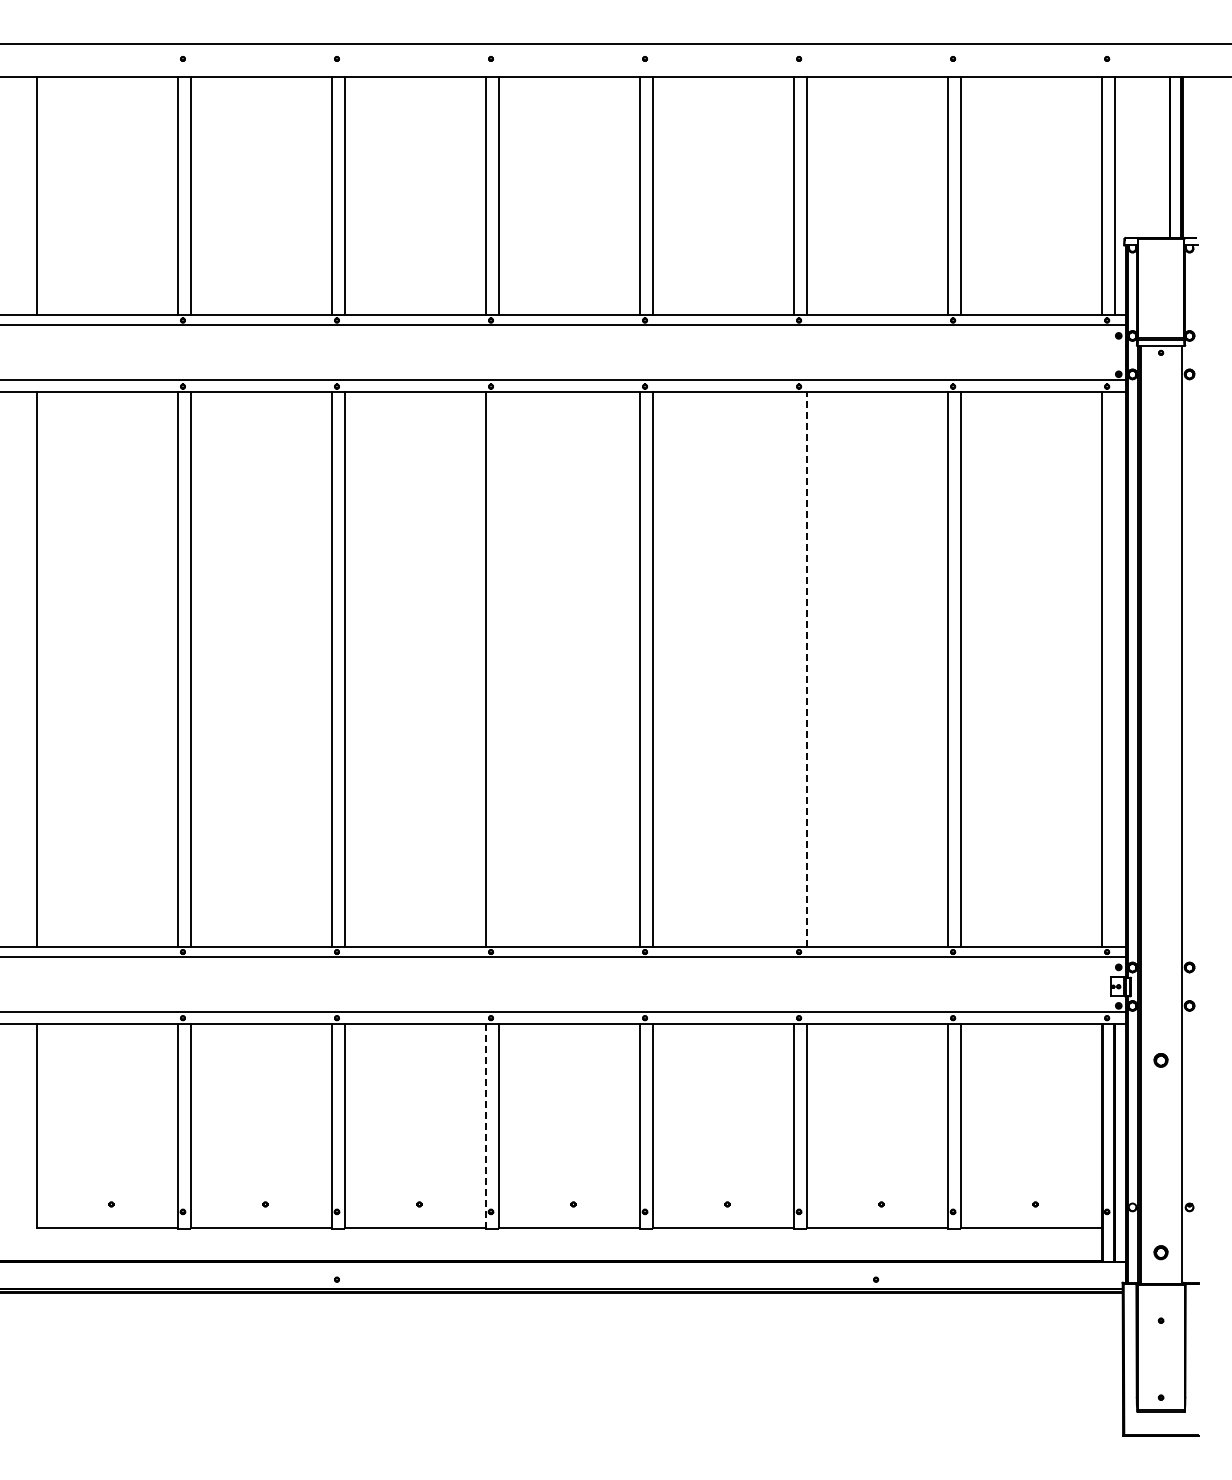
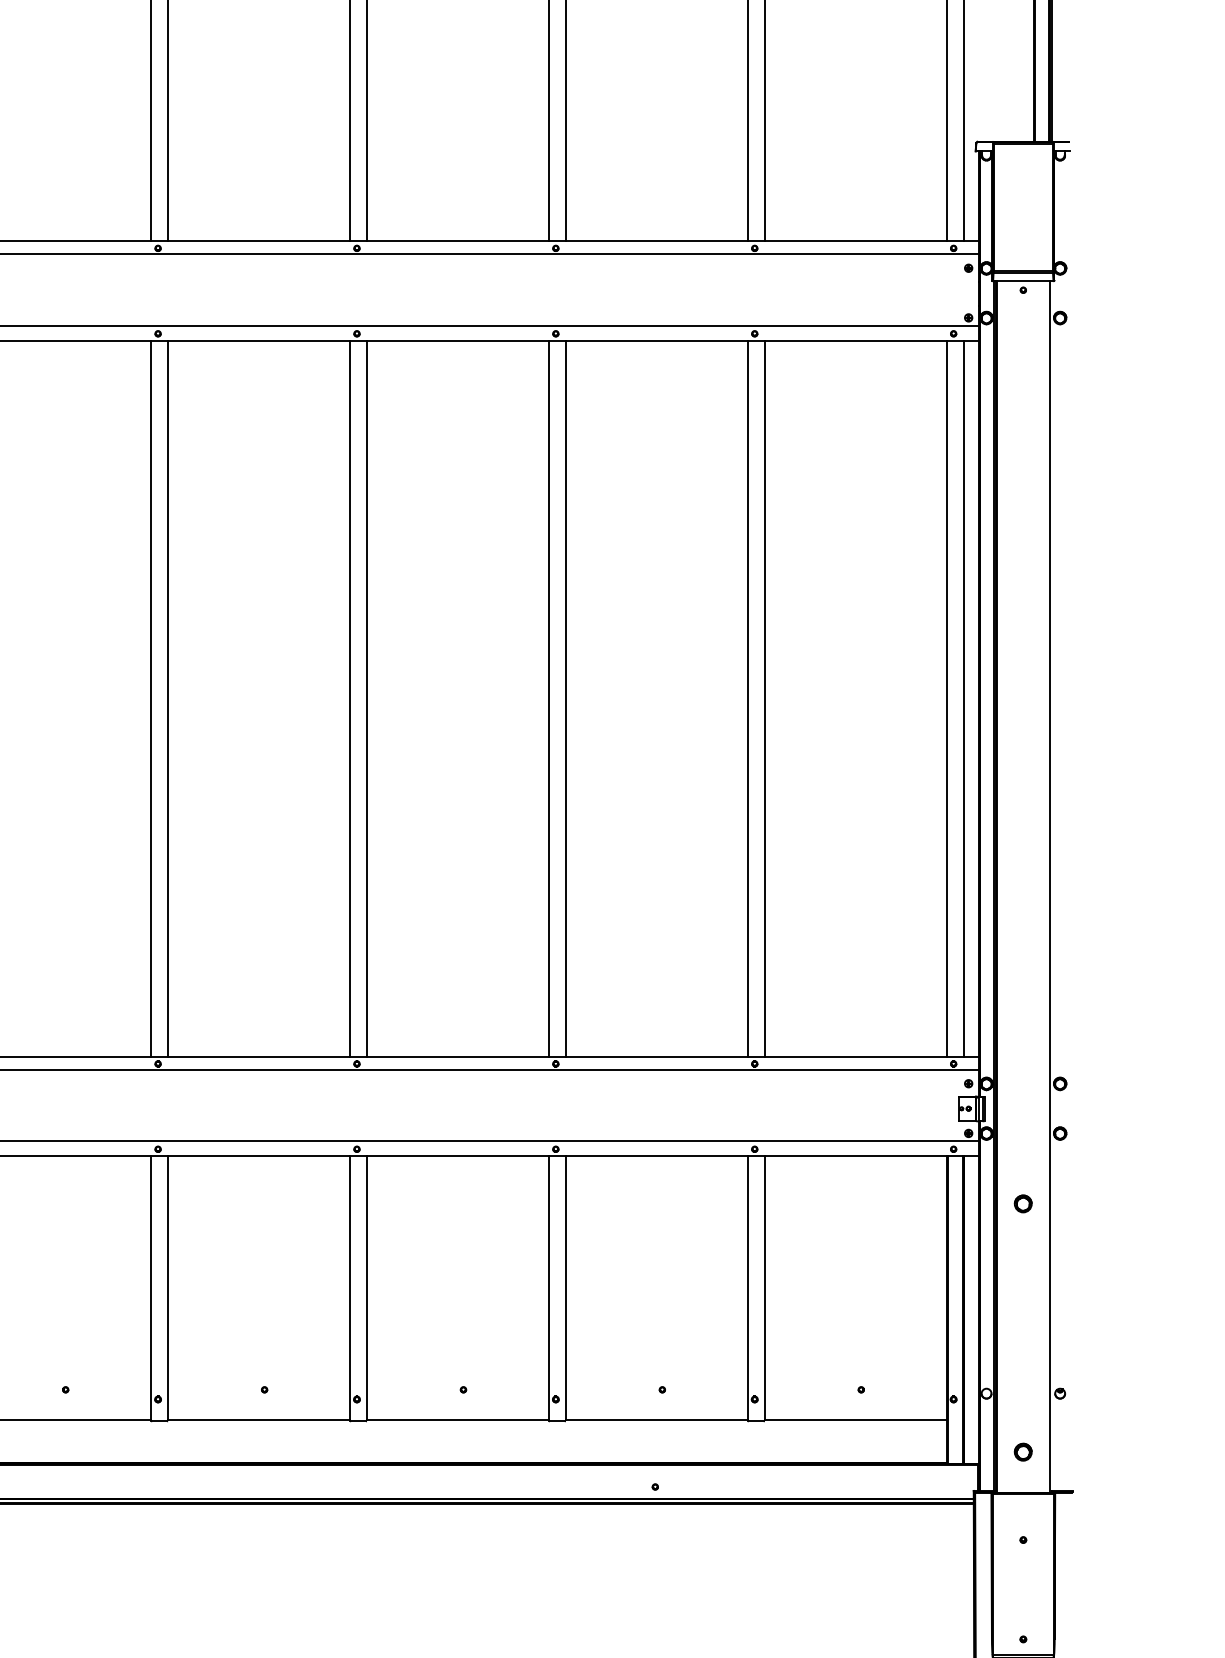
line: (499, 668) -> (169, 697), added
line: (793, 668) -> (548, 697), added
line: (807, 668) -> (566, 697), dashed -> solid
line: (1115, 668) -> (964, 697), added
line: (485, 1126) -> (150, 1289), dashed -> solid

